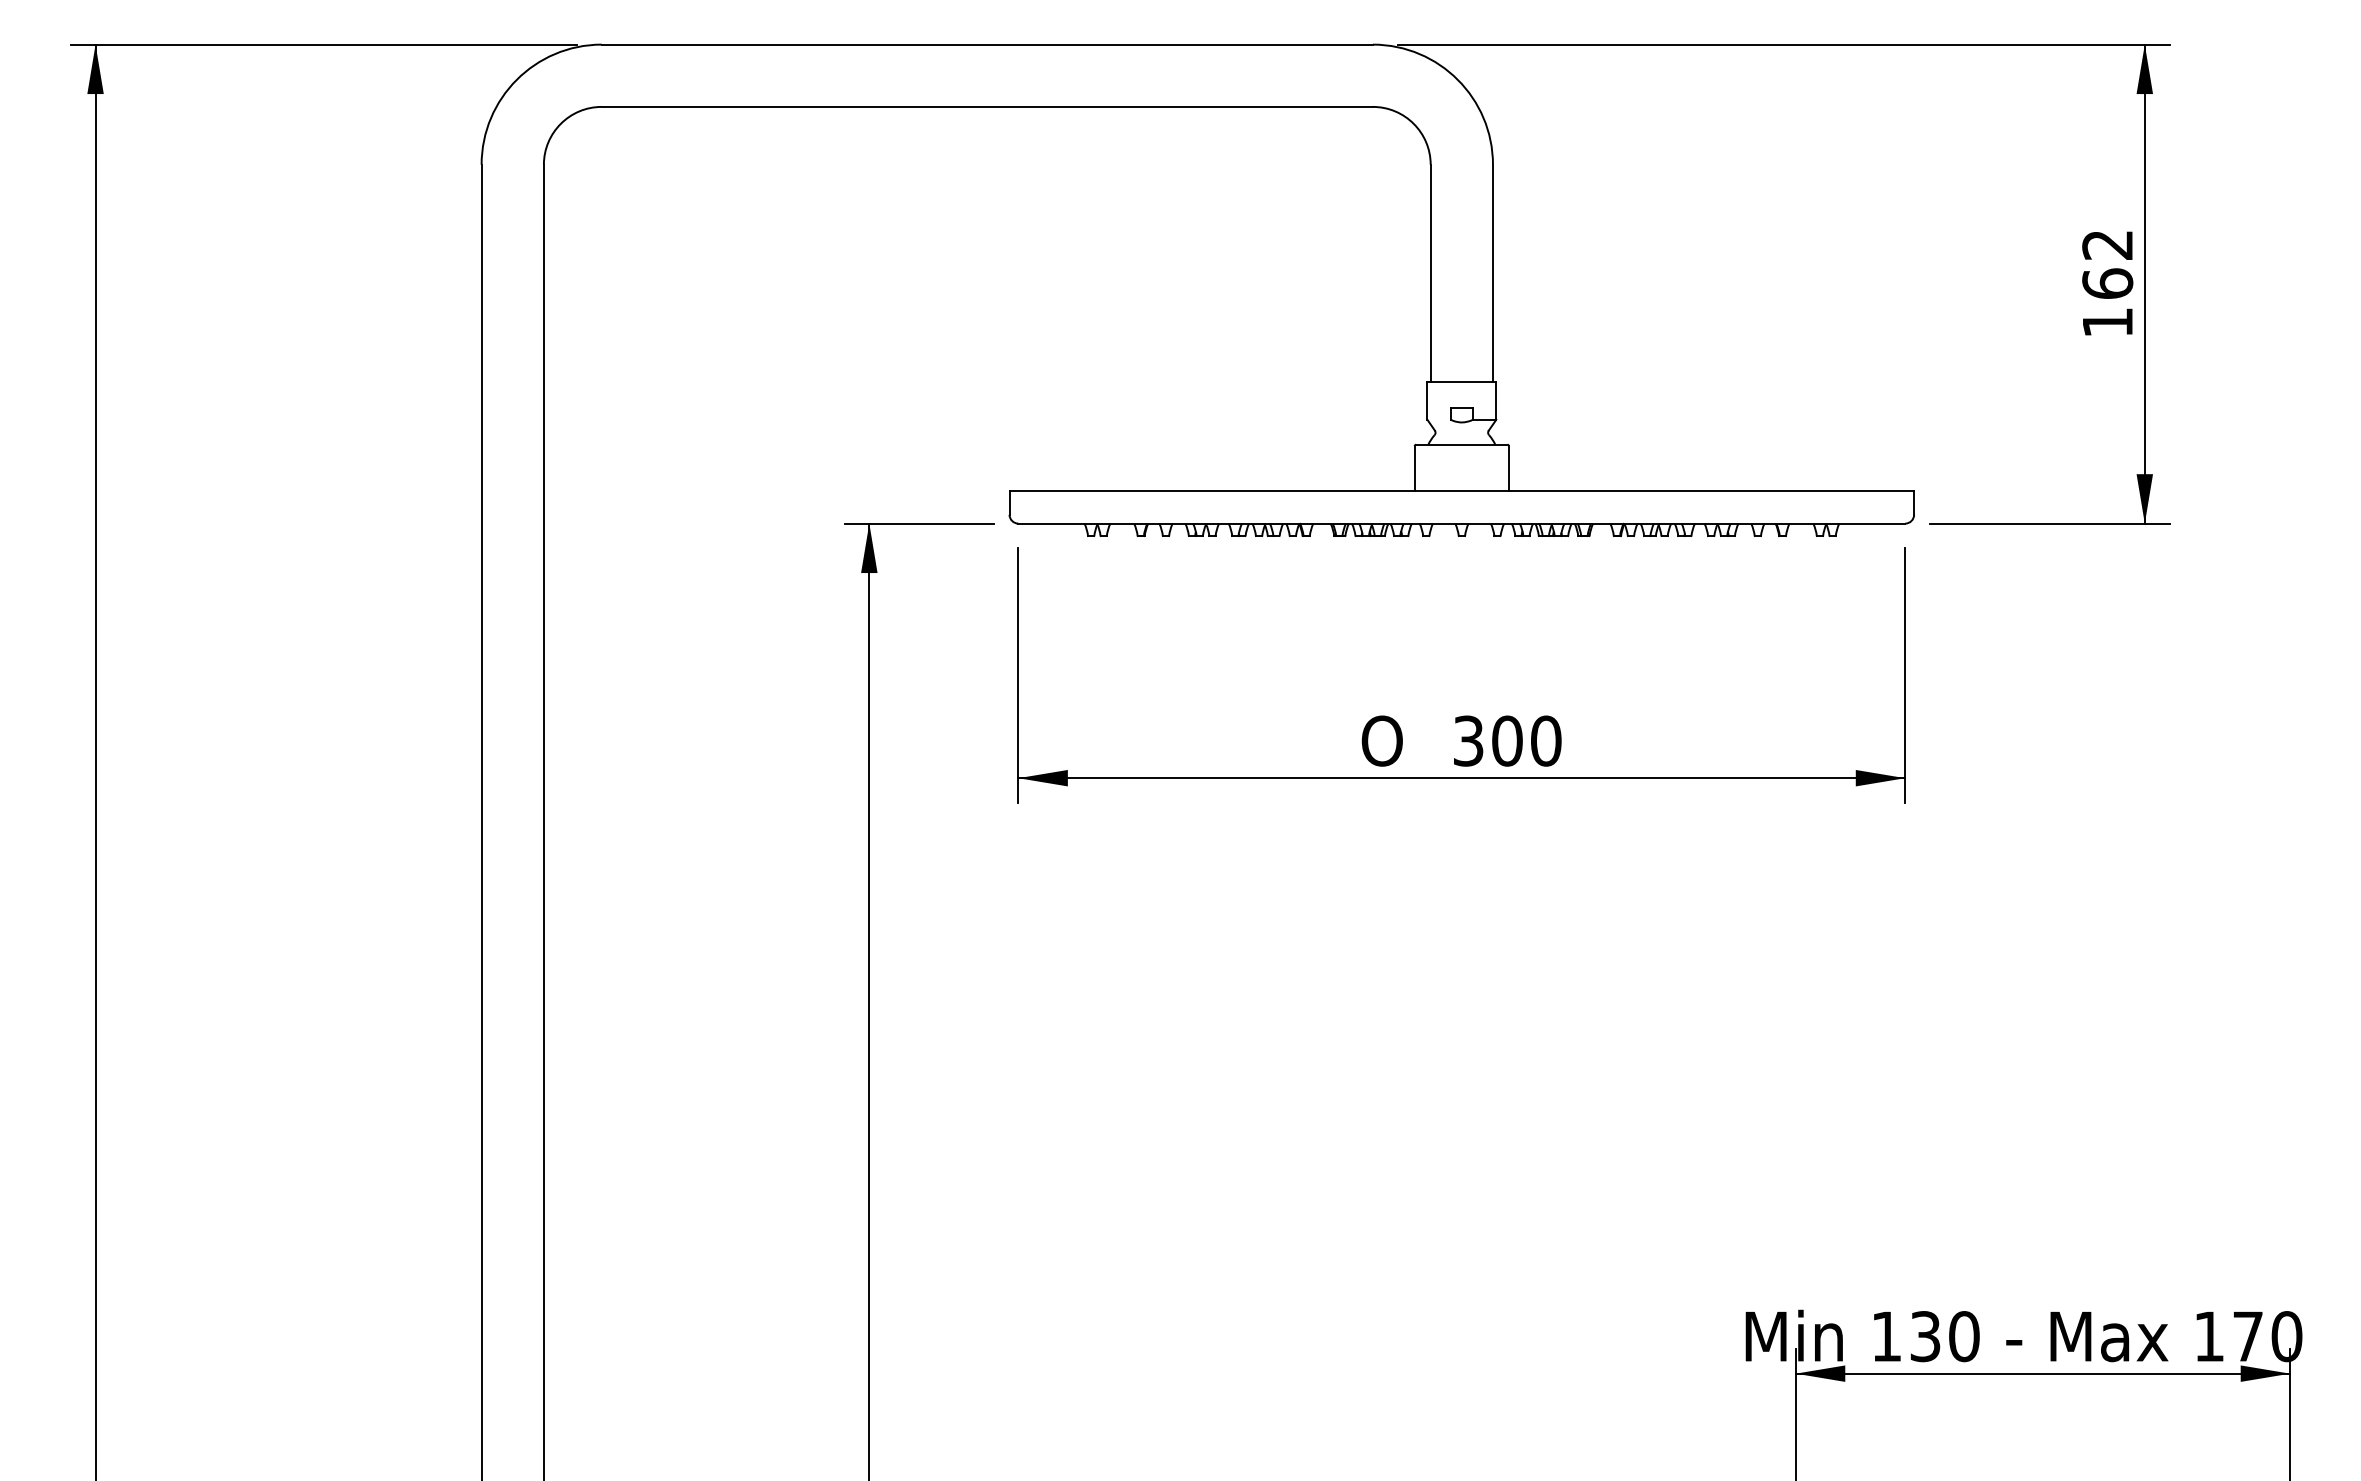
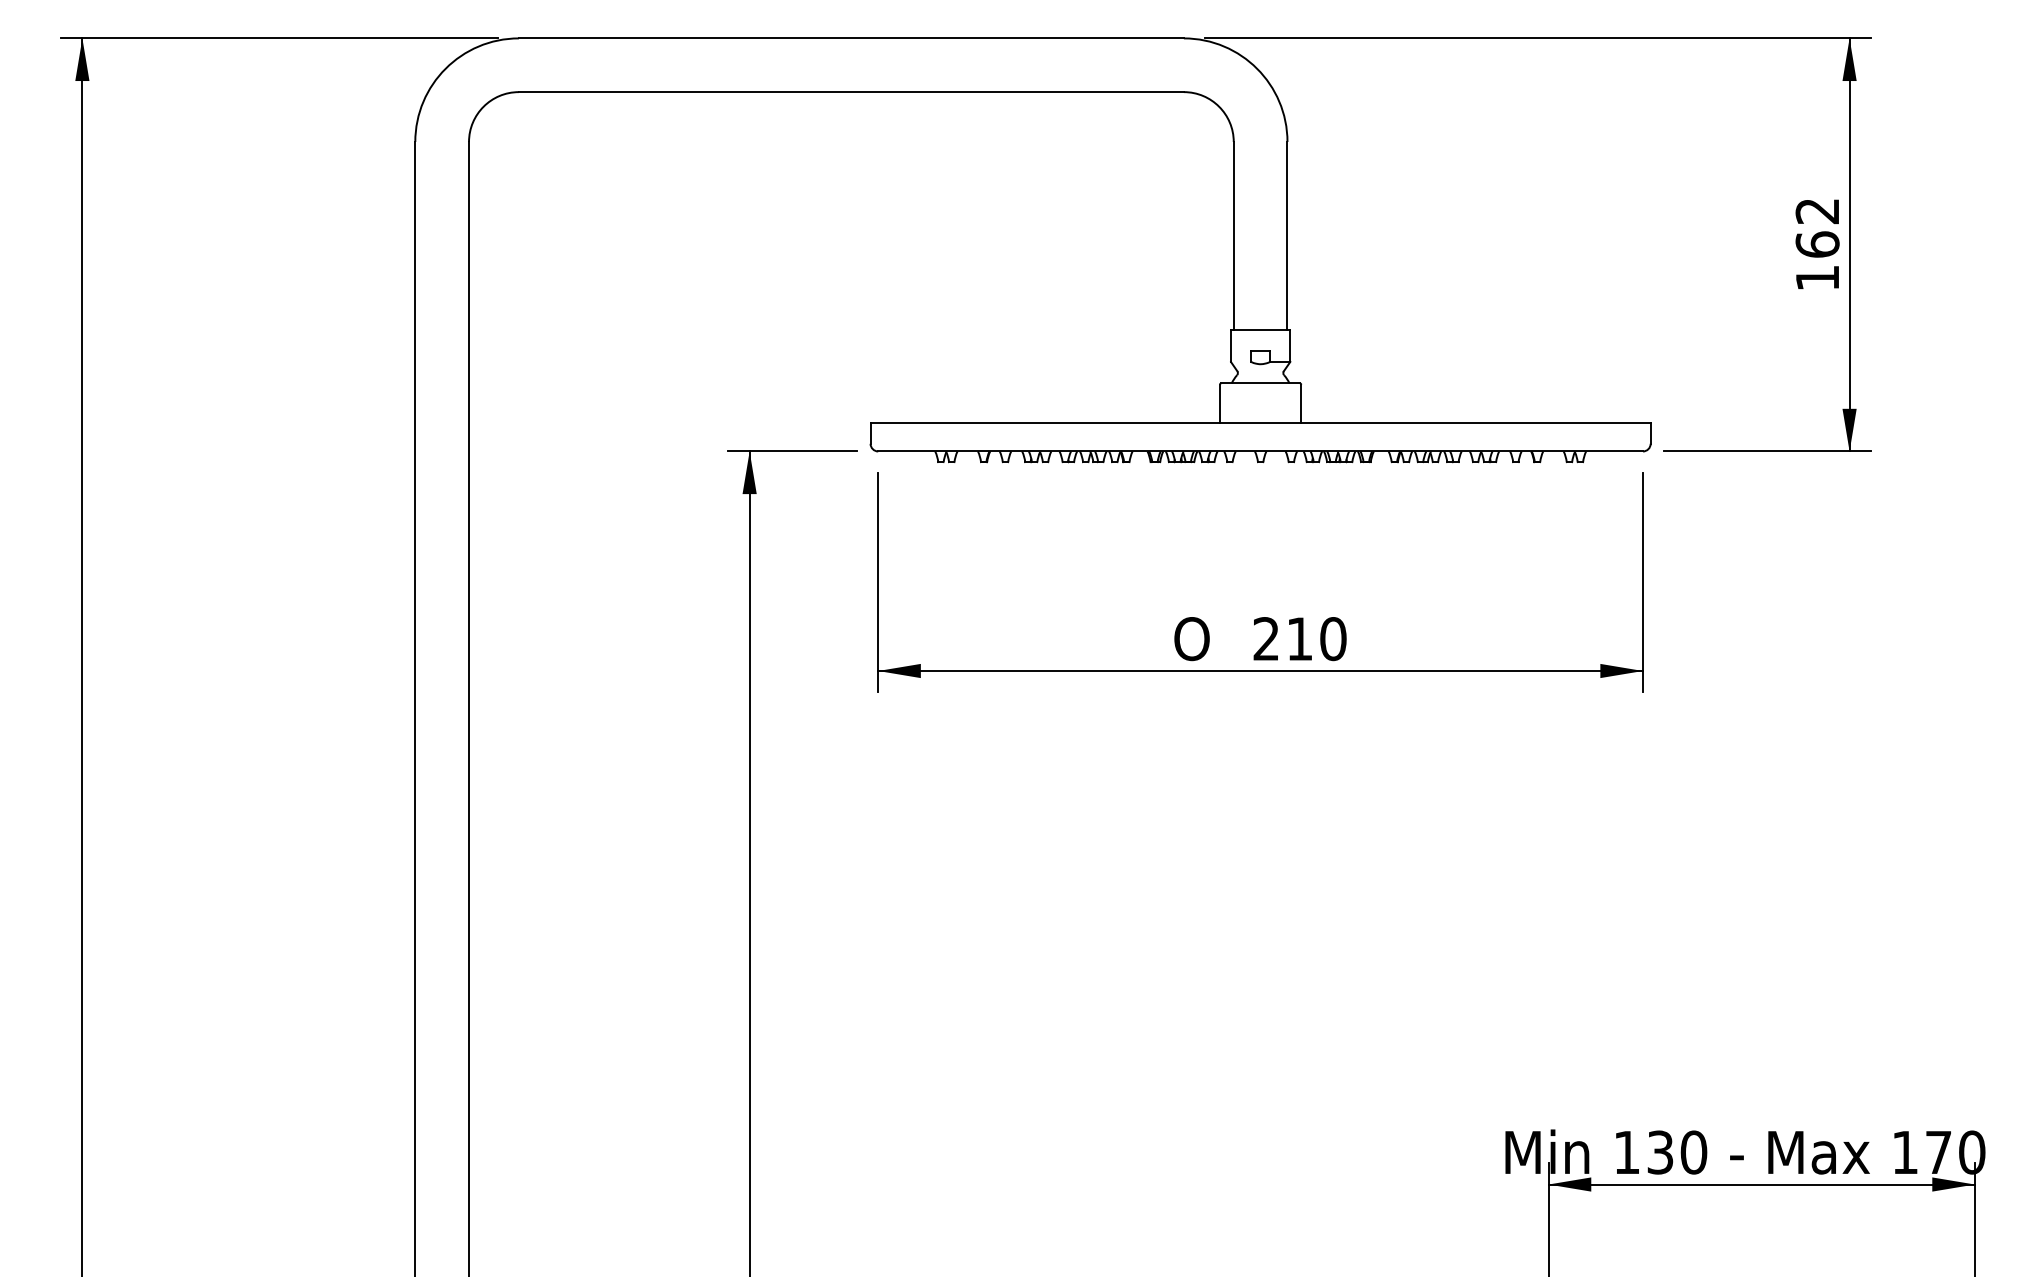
text: (1488, 741) -> (1283, 639), 300 -> 210

